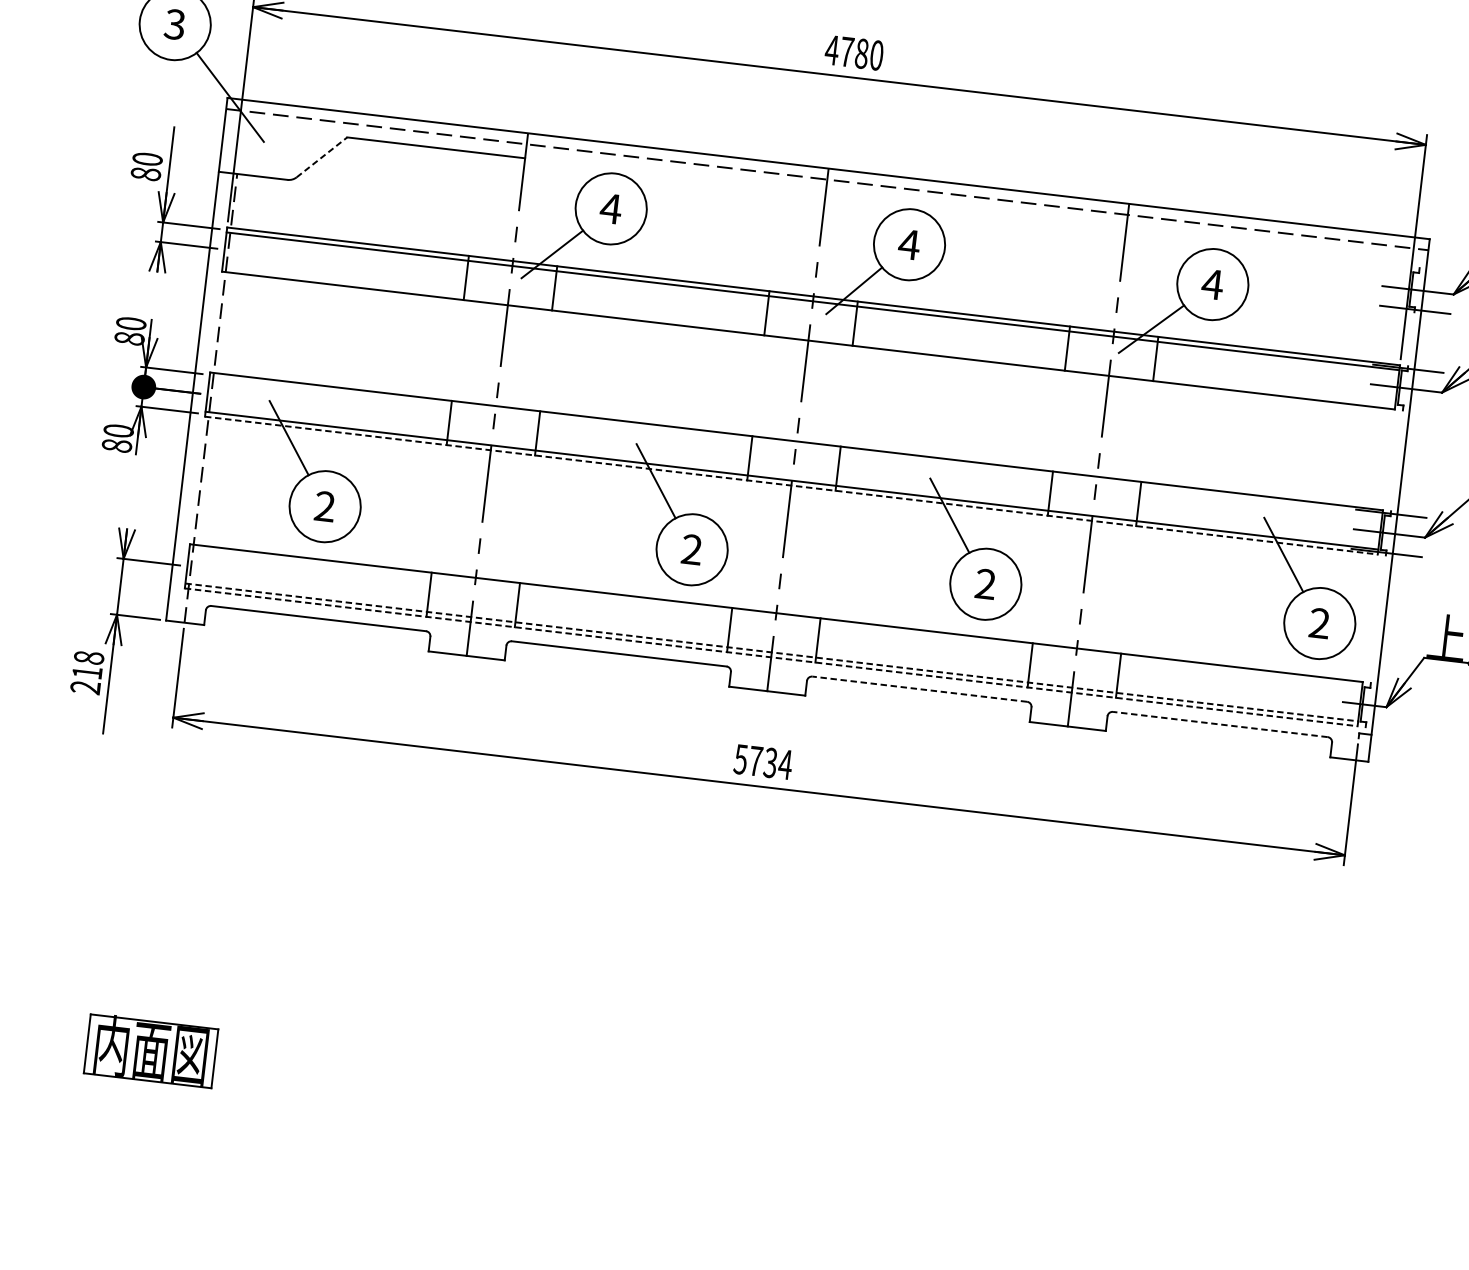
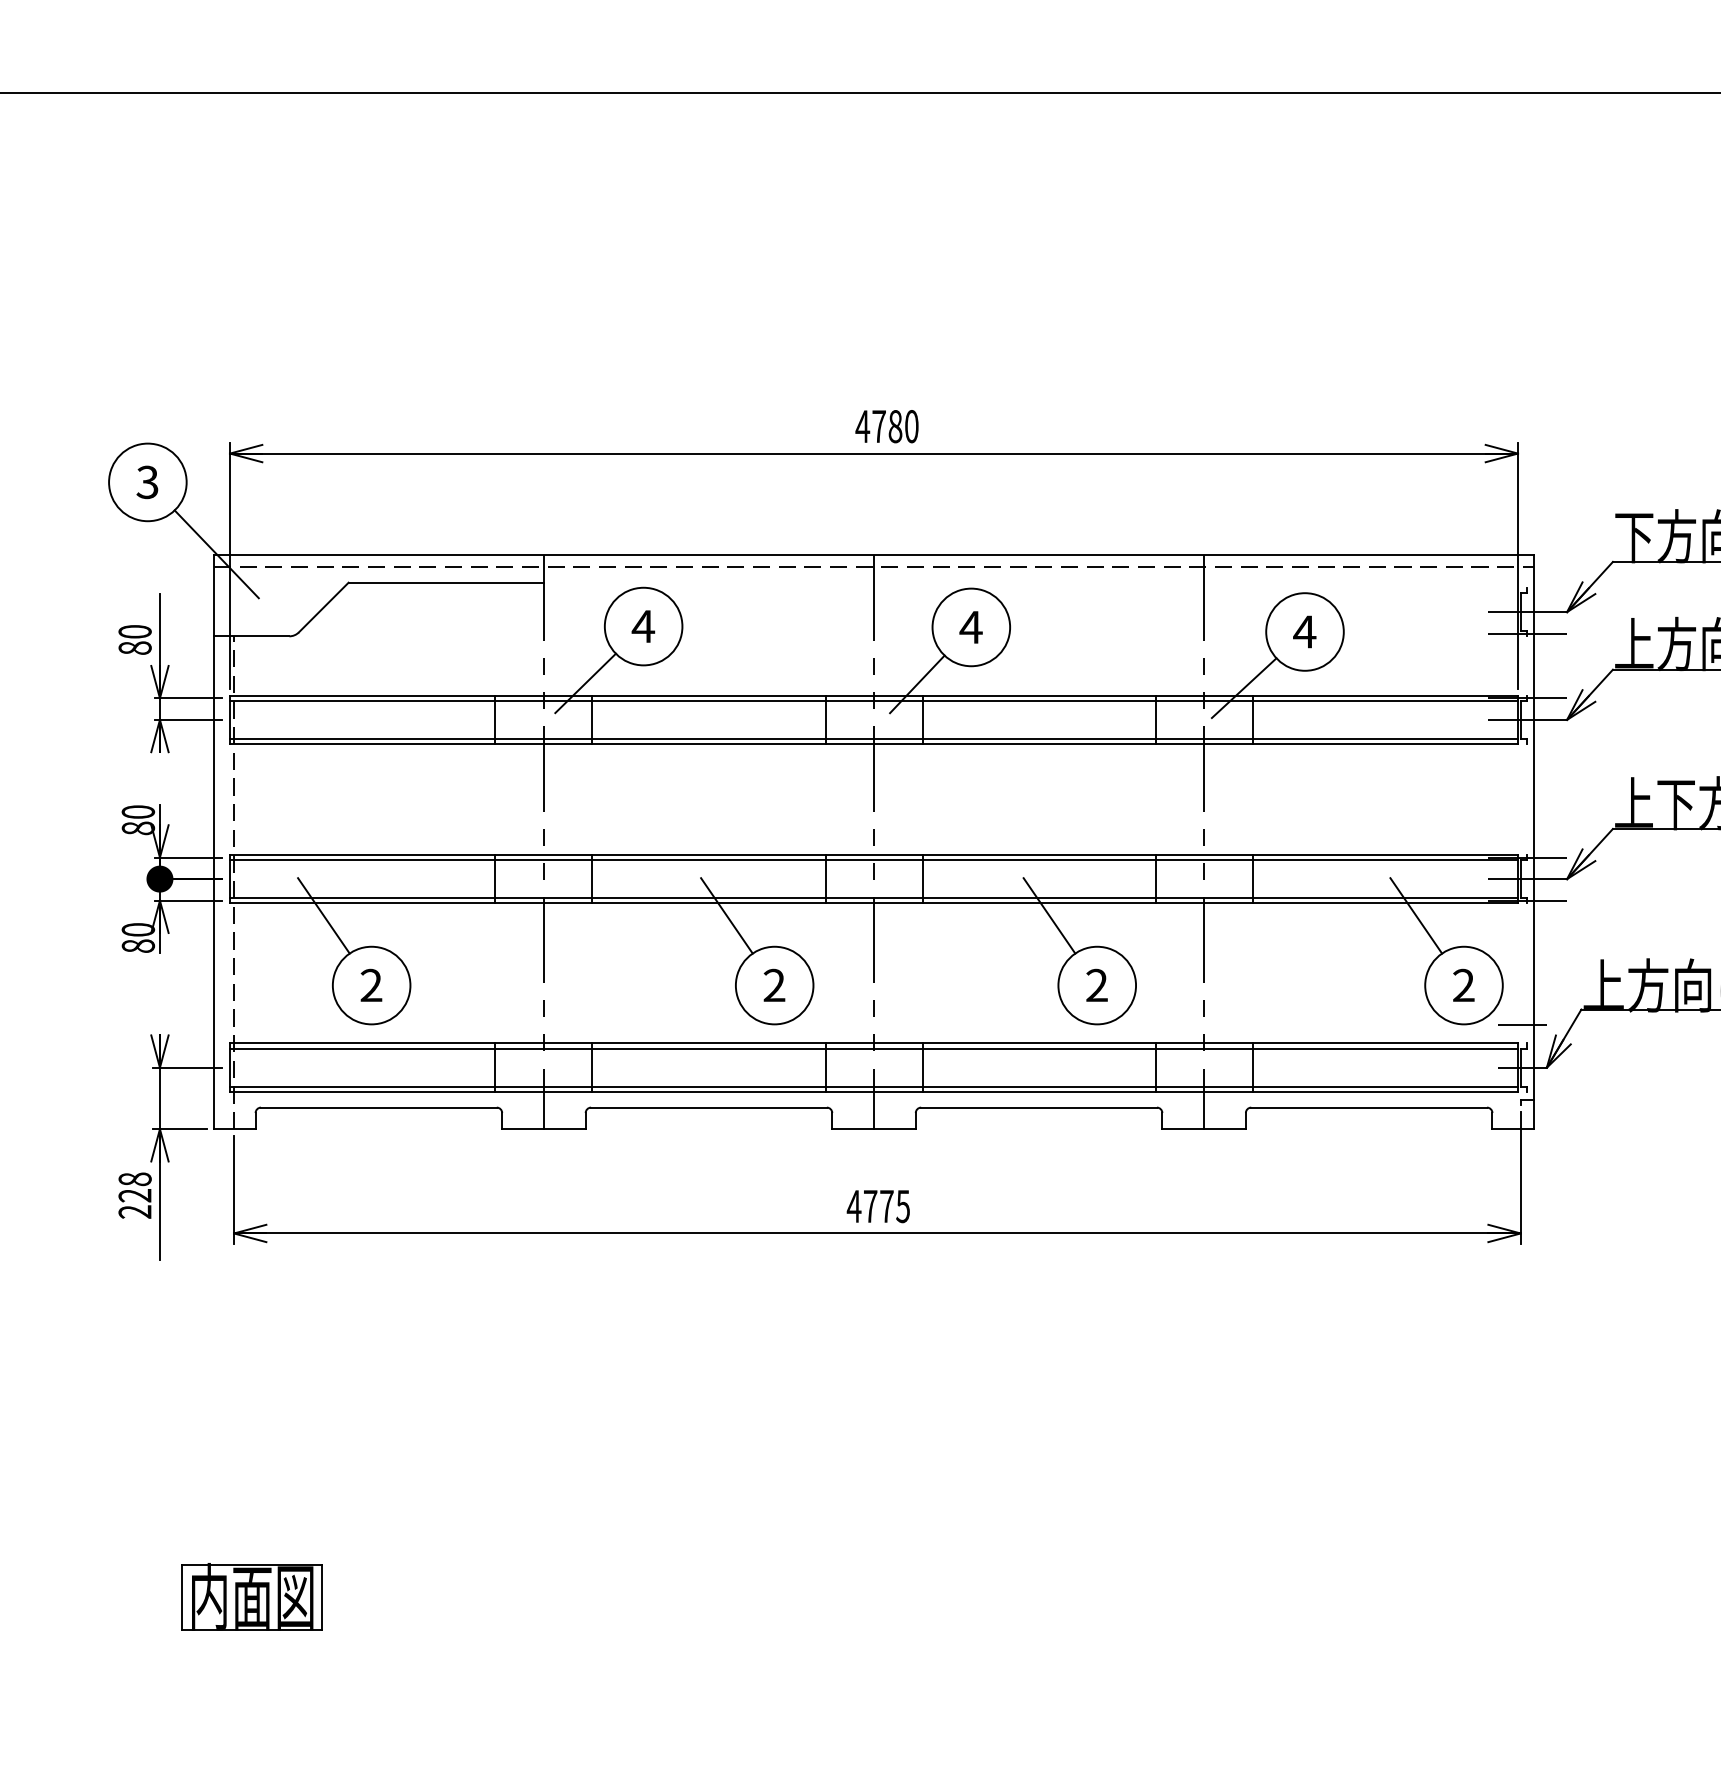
line: (322, 157) -> (324, 607), dashed -> solid
line: (809, 335) -> (874, 738), added
line: (796, 446) -> (874, 860), added
line: (791, 485) -> (874, 903), dashed -> solid
line: (776, 617) -> (874, 1048), added
line: (772, 652) -> (874, 1086), dashed -> solid
line: (771, 657) -> (874, 1092), dashed -> solid
line: (1368, 665) -> (1522, 1024), added
text: (86, 672) -> (134, 1195), 218 -> 228
line: (920, 689) -> (1039, 1107), dashed -> solid
line: (1220, 724) -> (1369, 1107), dashed -> solid
text: (763, 762) -> (878, 1206), 5734 -> 4775

